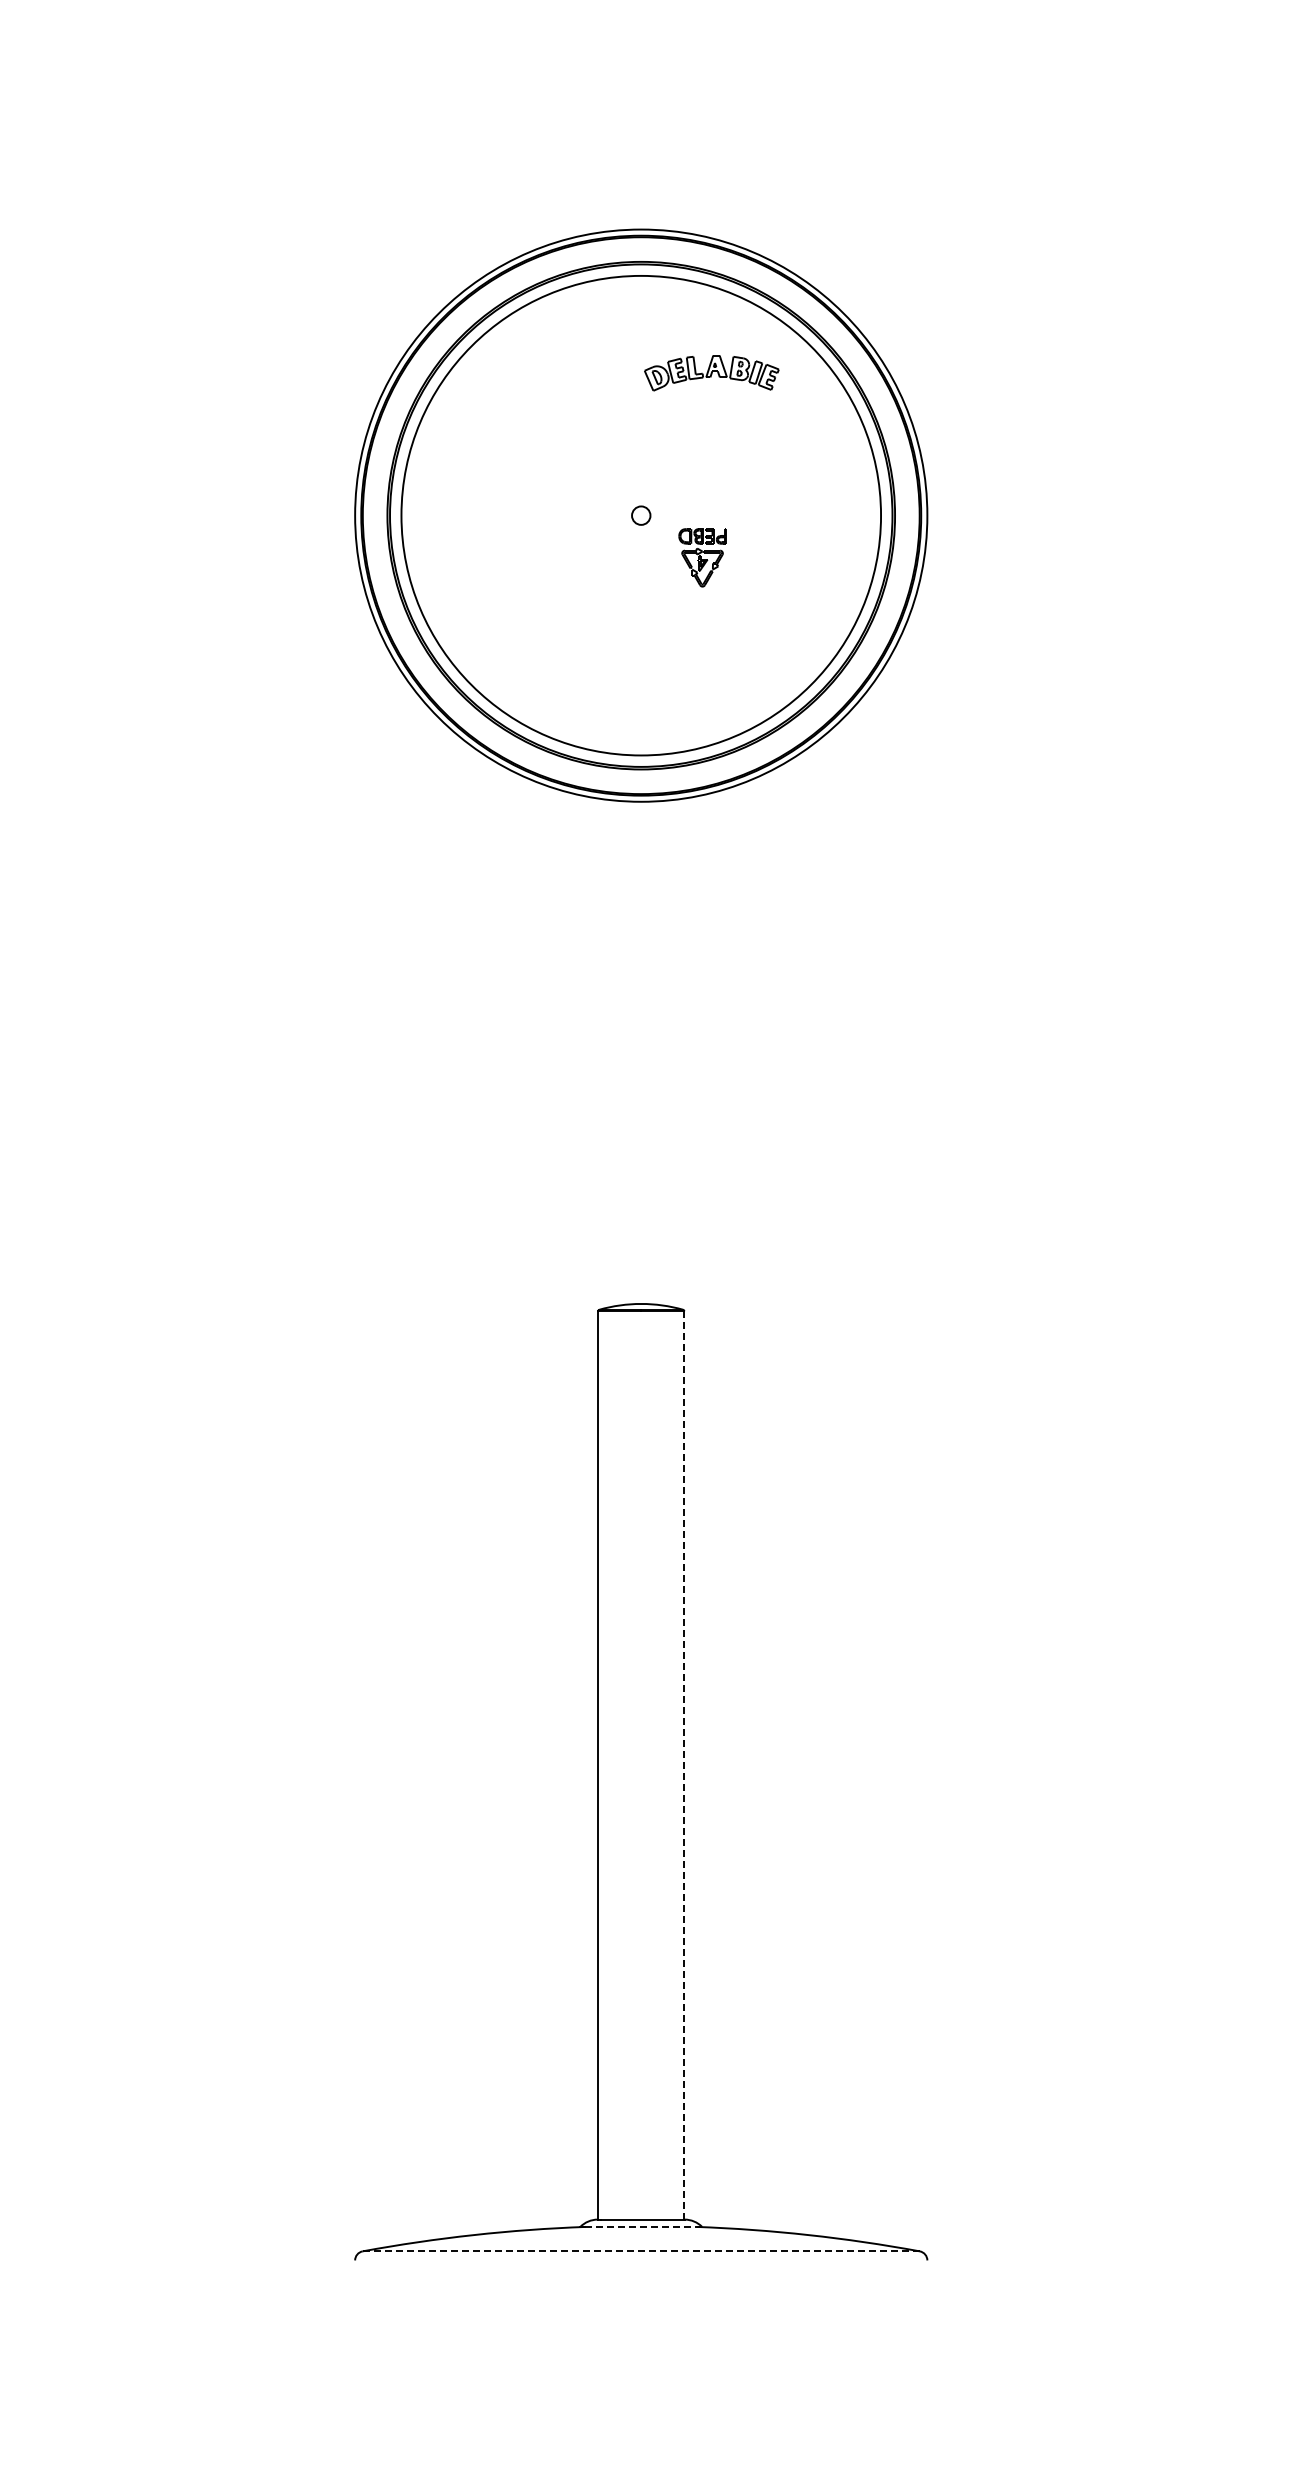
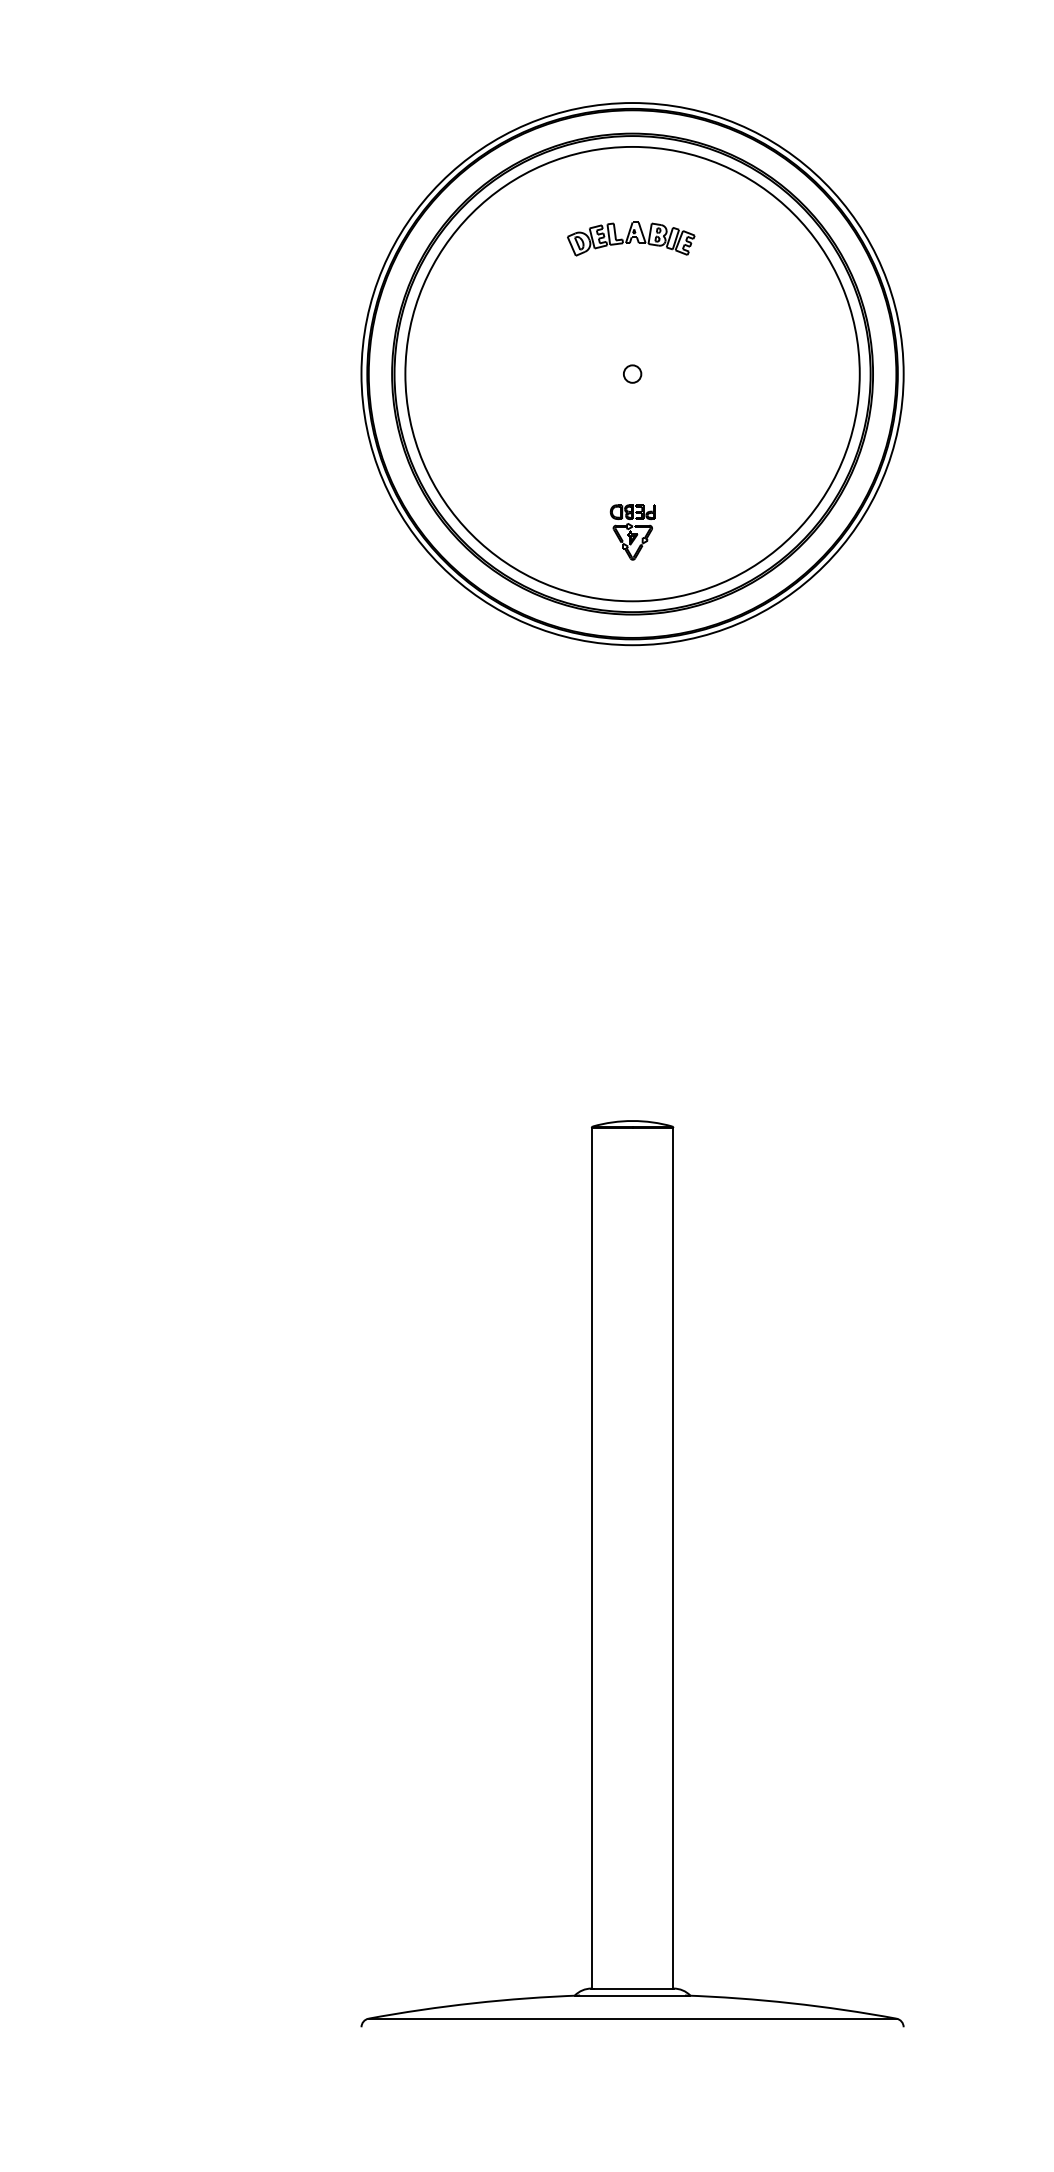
part: (711, 373) -> (630, 239), moved
part: (702, 557) -> (632, 532), moved
line: (684, 1764) -> (673, 1557), dashed -> solid
line: (642, 2226) -> (633, 1995), dashed -> solid
line: (641, 2251) -> (632, 2018), dashed -> solid

